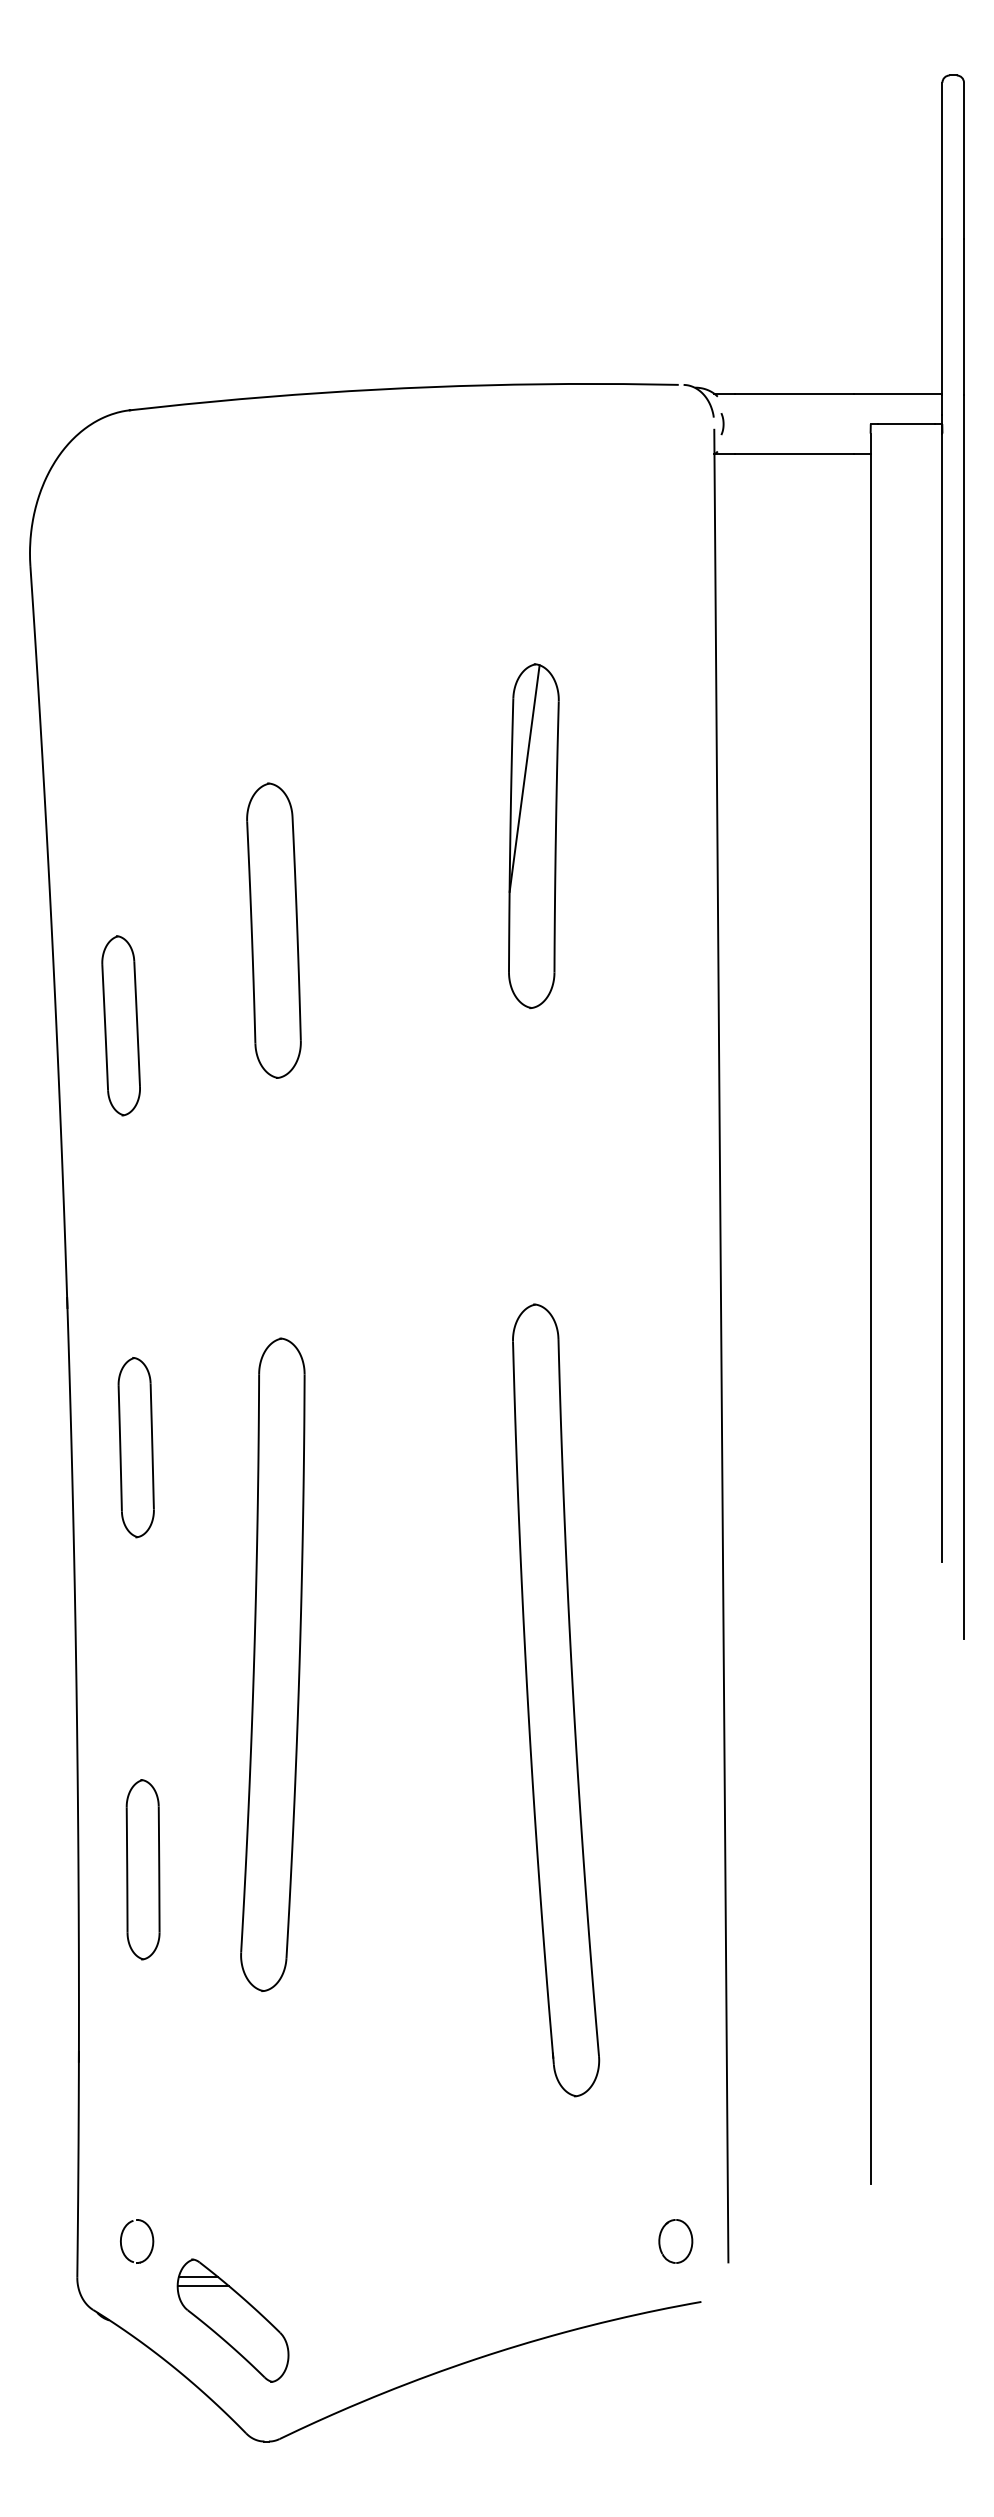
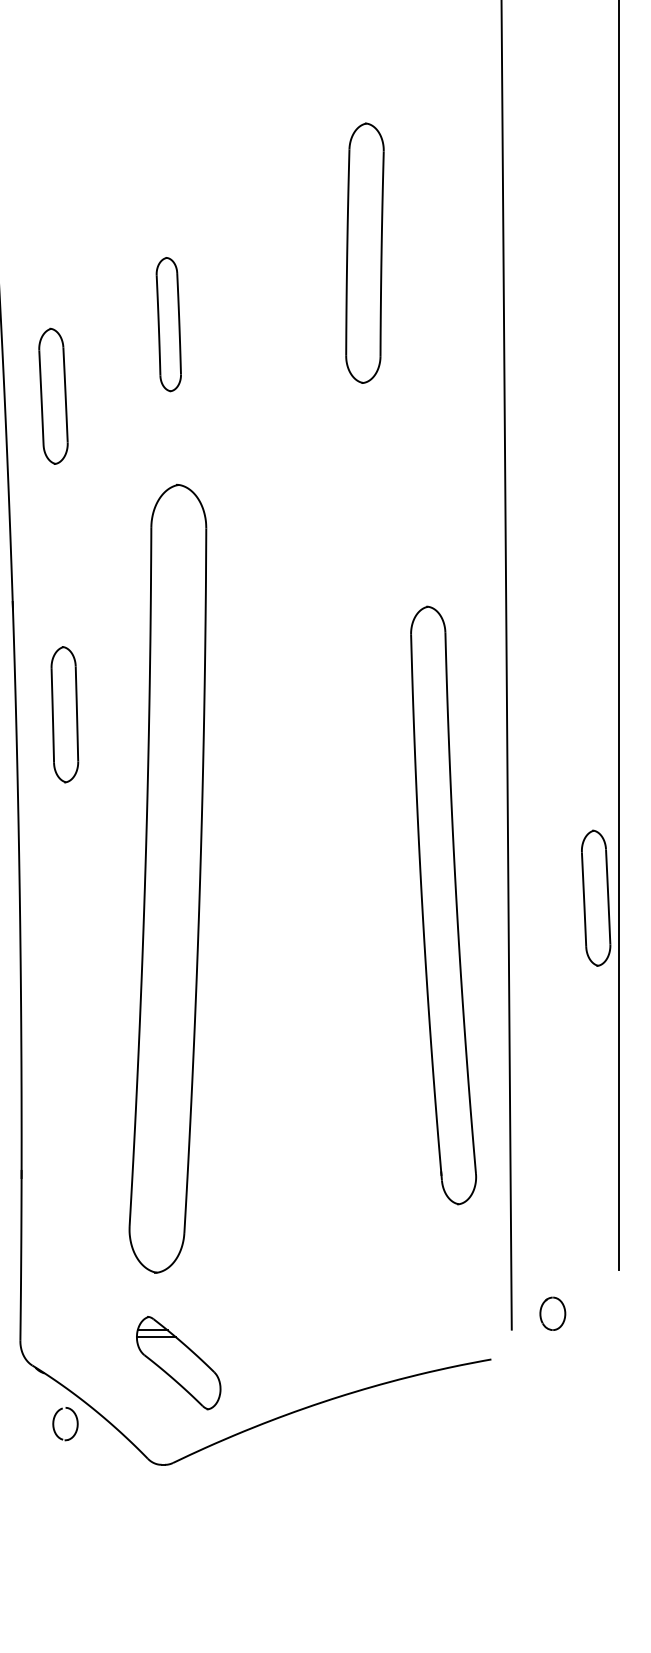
line: (524, 778) -> (357, 209), removed
part: (273, 930) -> (168, 324), size x0.6
part: (272, 1664) -> (167, 878), size x1.6
part: (839, 1690) -> (595, 898), added
part: (556, 1700) -> (443, 905), moved
part: (142, 1869) -> (69, 1033), removed
part: (151, 2236) -> (76, 1420), moved
part: (675, 2241) -> (552, 1313), moved
part: (232, 2320) -> (178, 1362), moved

